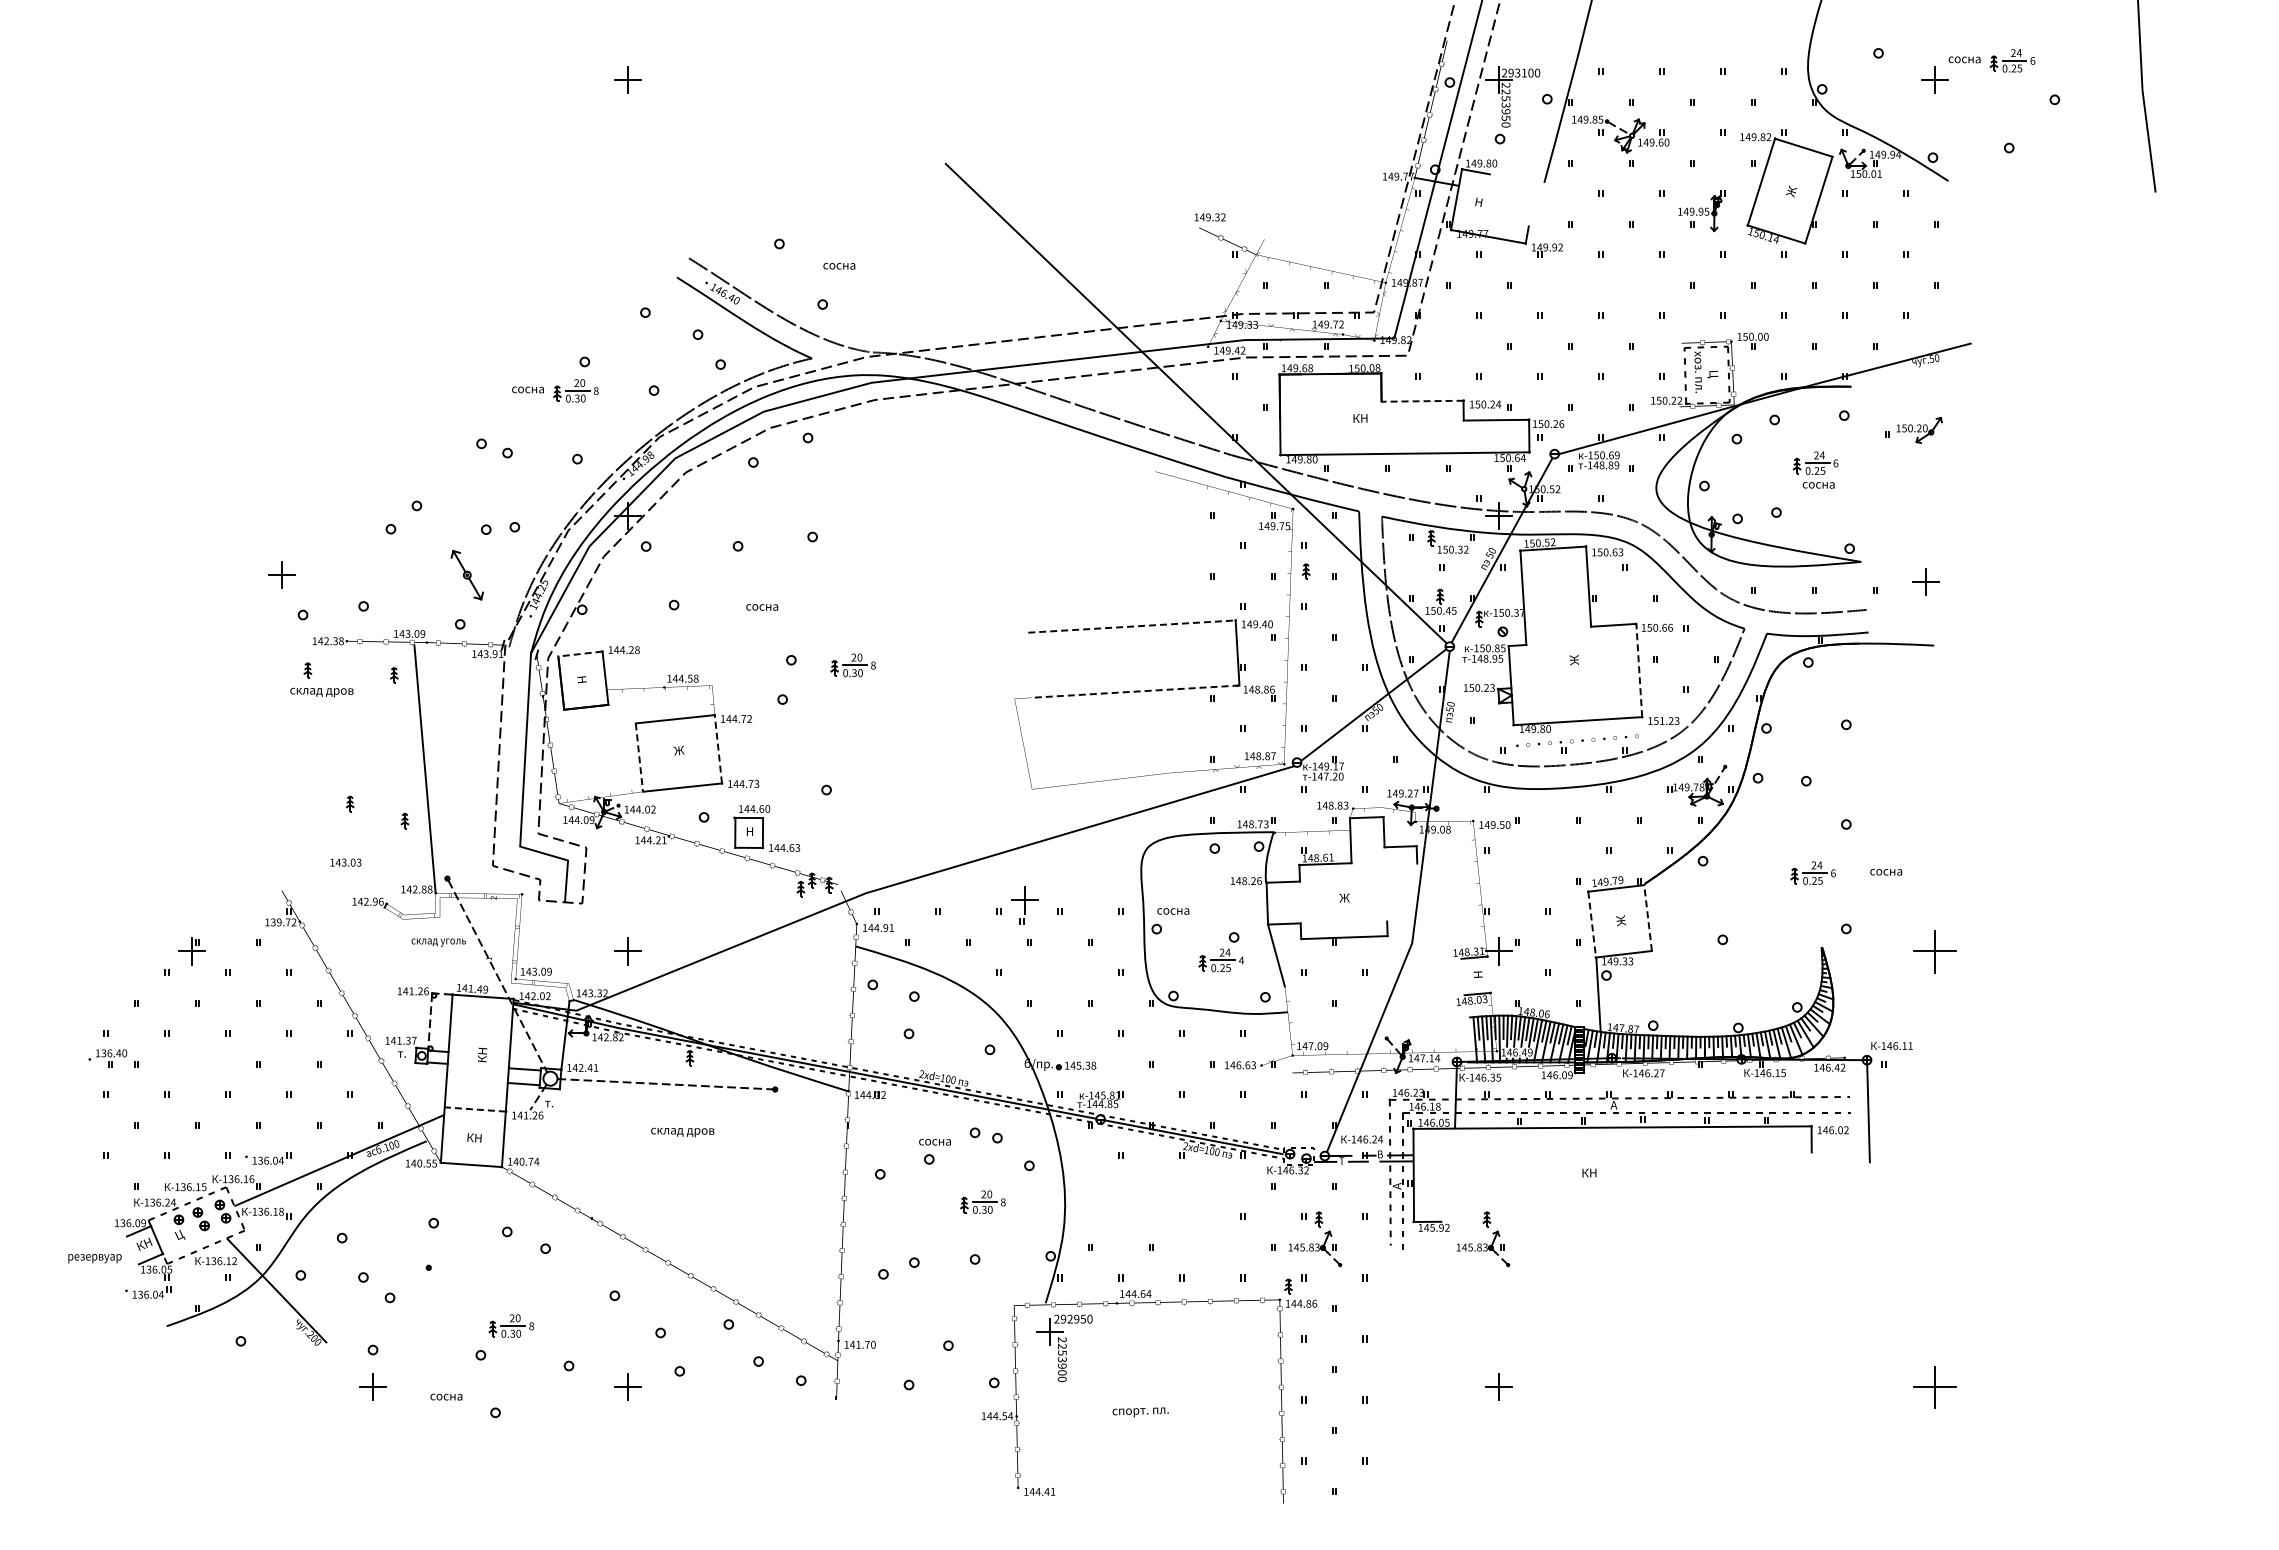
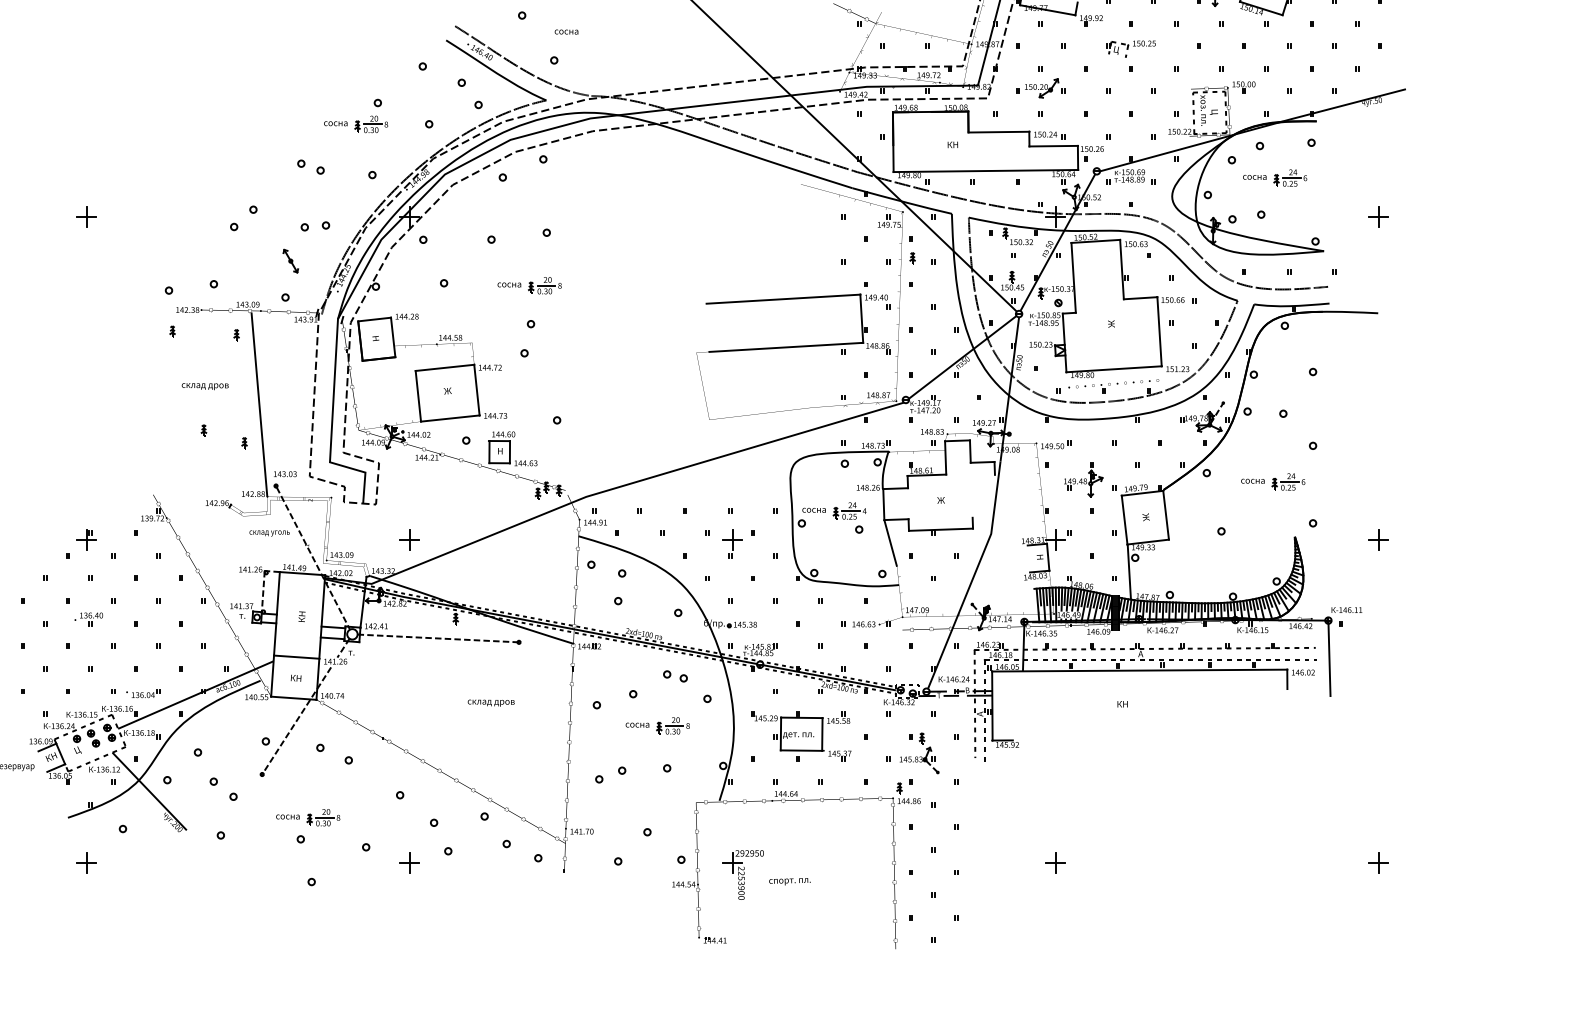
part: (1601, 288) -> (1131, 48), added
line: (1422, 401) -> (998, 132), dashed -> solid
part: (1913, 429) -> (1037, 87), moved
text: (1818, 485) -> (1254, 177), moved
part: (281, 574) -> (86, 216), moved
part: (467, 575) -> (290, 261), size x0.62
part: (1925, 581) -> (1378, 216), moved
line: (1131, 626) -> (783, 299), dashed -> solid
line: (579, 654) -> (373, 319), dashed -> solid
part: (852, 665) -> (544, 285), moved
line: (1639, 670) -> (1159, 331), dashed -> solid
line: (1135, 691) -> (786, 347), dashed -> solid
text: (321, 692) -> (204, 386), moved
line: (718, 748) -> (476, 389), dashed -> solid
line: (639, 758) -> (418, 396), dashed -> solid
text: (345, 862) -> (284, 474), moved
part: (1536, 870) -> (1083, 479), added
text: (1886, 871) -> (1253, 480), moved
part: (1024, 905) -> (731, 543), moved
line: (1648, 917) -> (1166, 514), dashed -> solid
line: (1592, 925) -> (1124, 520), dashed -> solid
part: (1934, 951) -> (1378, 540), size x0.62
part: (1220, 960) -> (849, 511), moved
line: (1488, 974) -> (1047, 557), added
part: (107, 1058) -> (88, 619), moved
line: (475, 1109) -> (296, 657), dashed -> solid
text: (682, 1132) -> (491, 703), moved
text: (934, 1141) -> (637, 724), moved
line: (474, 1195) -> (296, 720), added
part: (1155, 1216) -> (800, 736), added
part: (1483, 1238) -> (1044, 752), removed
part: (148, 1292) -> (54, 792), removed
part: (1064, 1348) -> (743, 875), moved
part: (372, 1386) -> (86, 862), moved
part: (1934, 1386) -> (1378, 862), size x0.62
text: (446, 1396) -> (287, 816), moved

